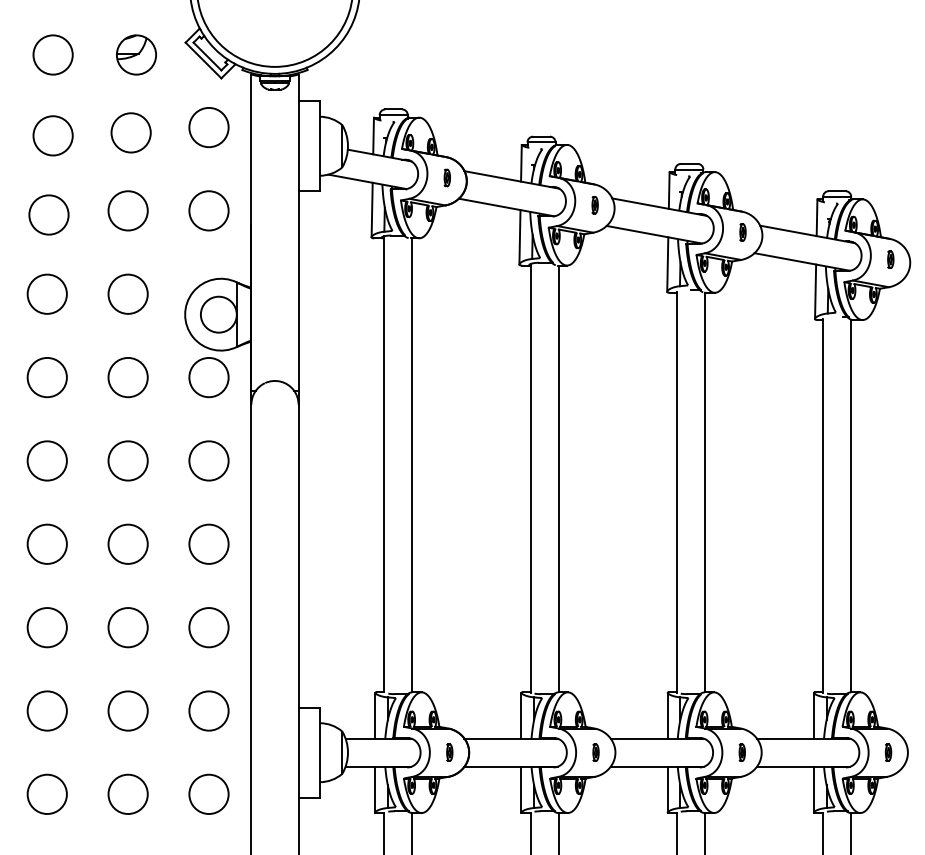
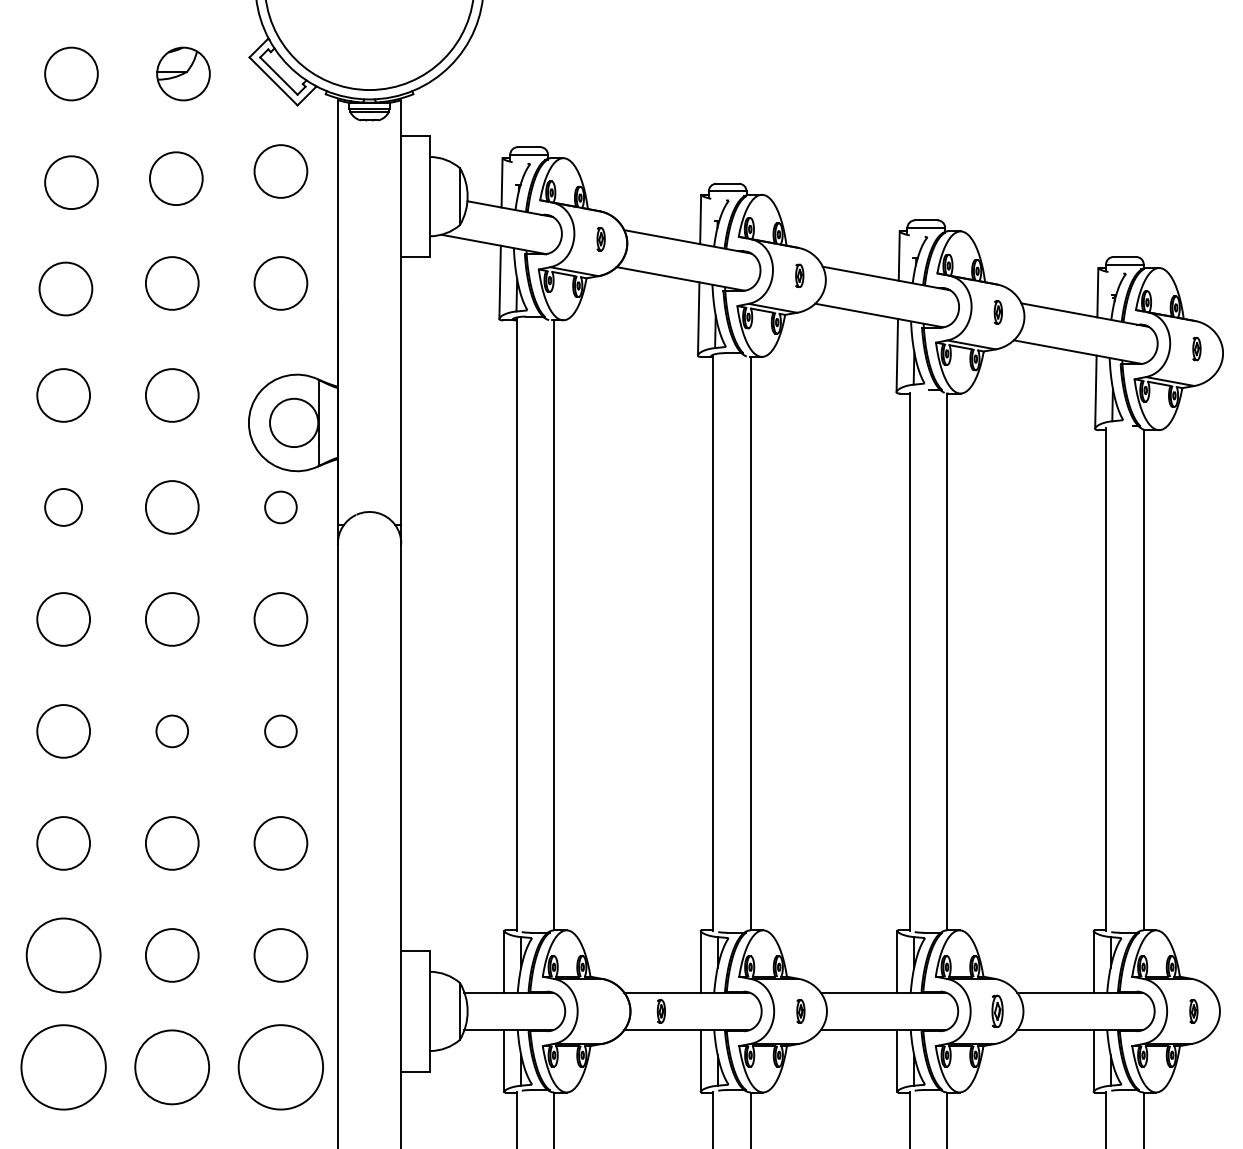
circle: (47, 377) -> (63, 507), size x0.7
circle: (208, 377) -> (280, 507), size x0.6
circle: (127, 544) -> (171, 731), size x0.6
circle: (208, 544) -> (280, 731), size x0.6
circle: (47, 711) -> (63, 955), size x1.4
part: (449, 752) -> (660, 1011), moved
part: (741, 752) -> (996, 1011), size x1.4
circle: (47, 794) -> (63, 1067), size x1.6
circle: (128, 794) -> (172, 1067), size x1.4
circle: (208, 794) -> (280, 1067), size x1.6

